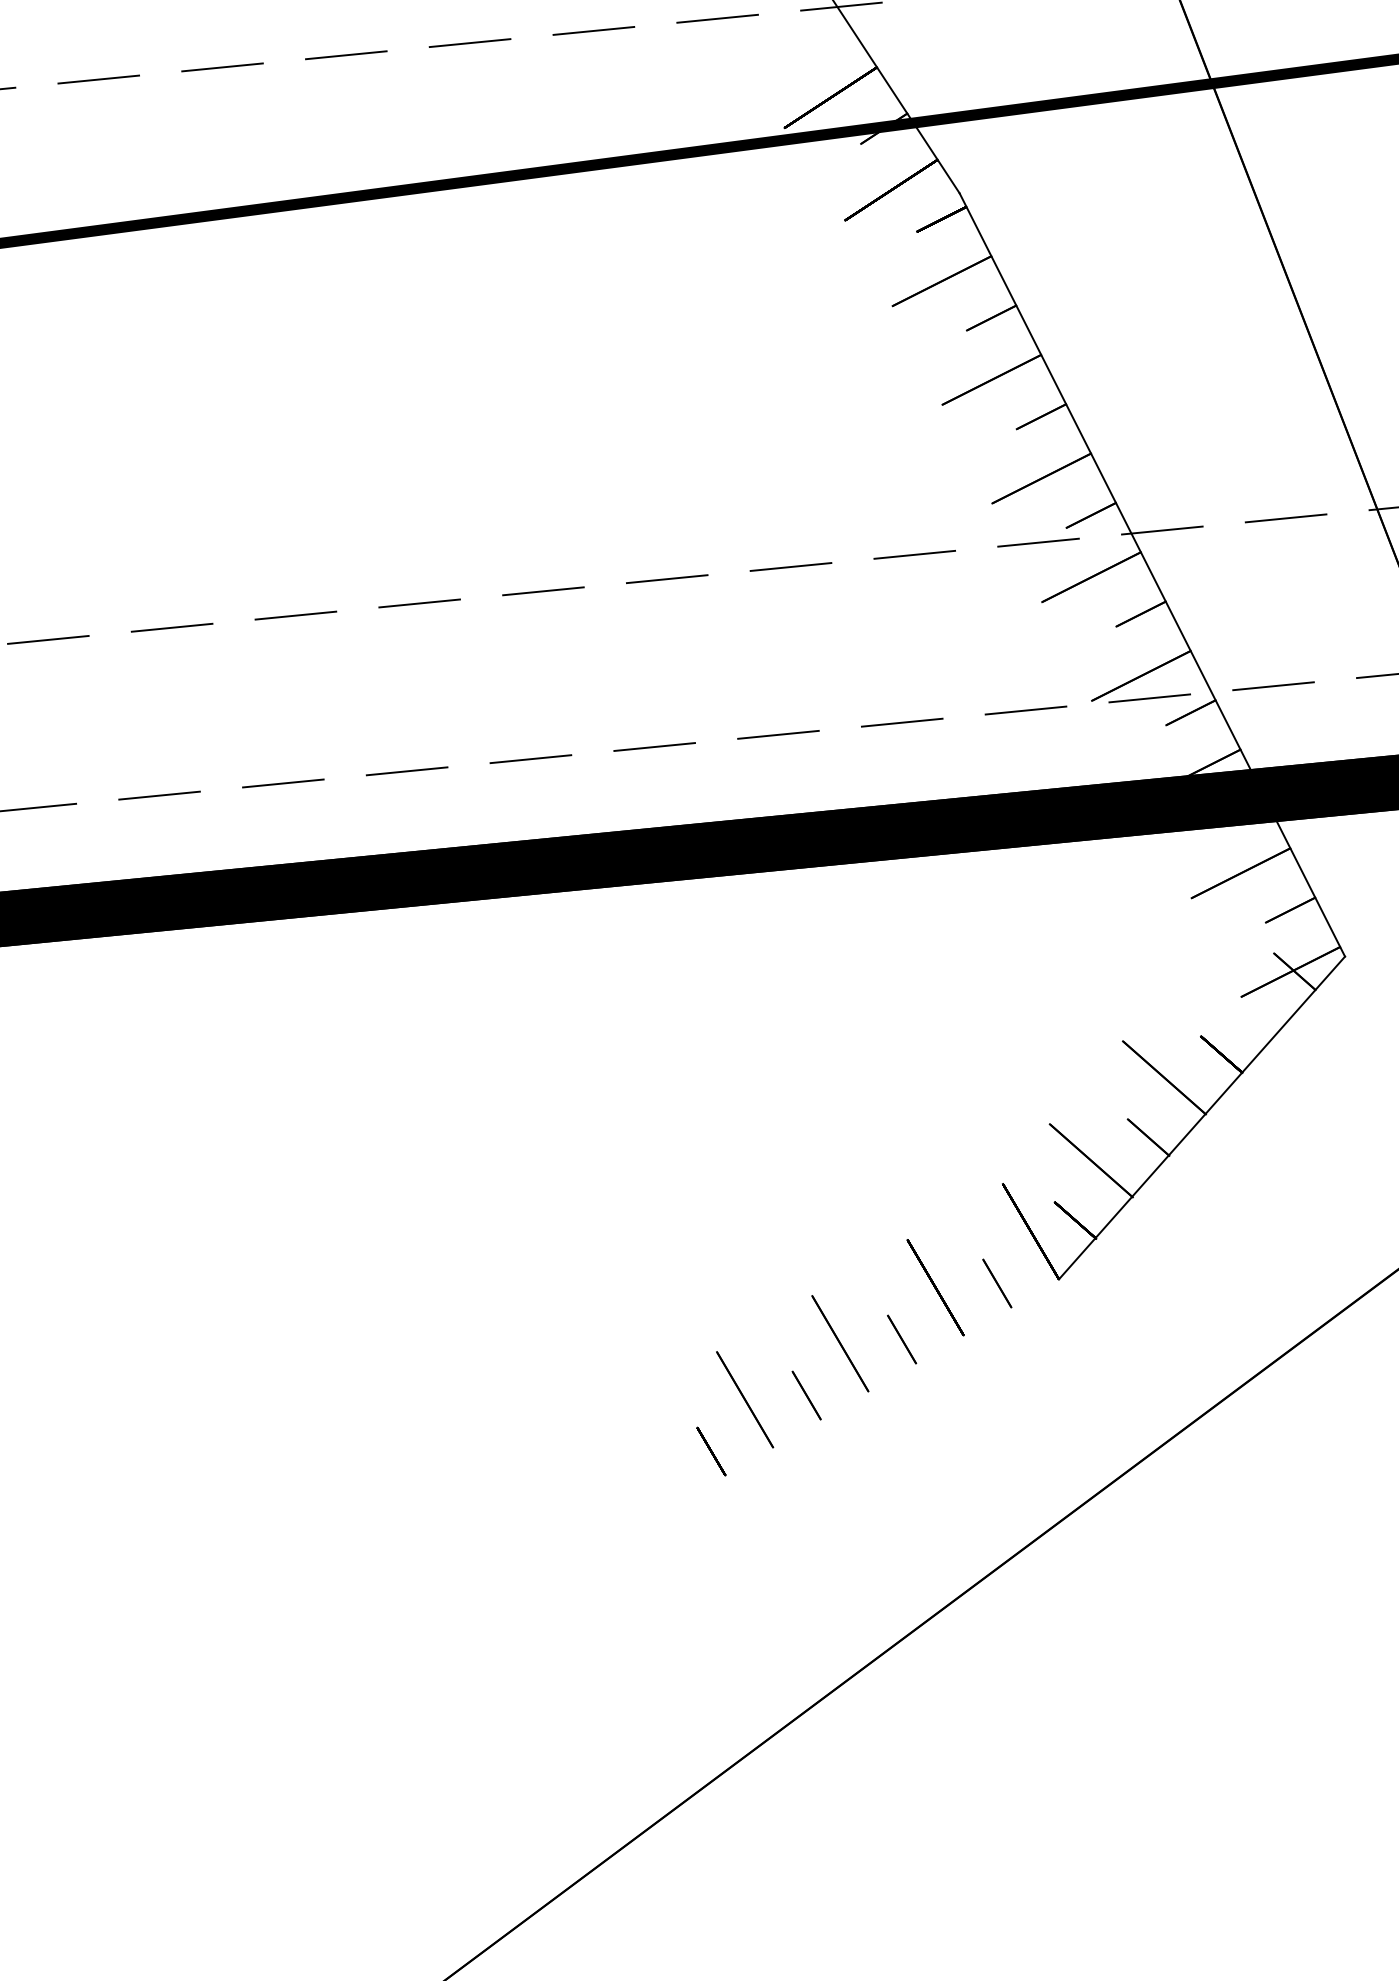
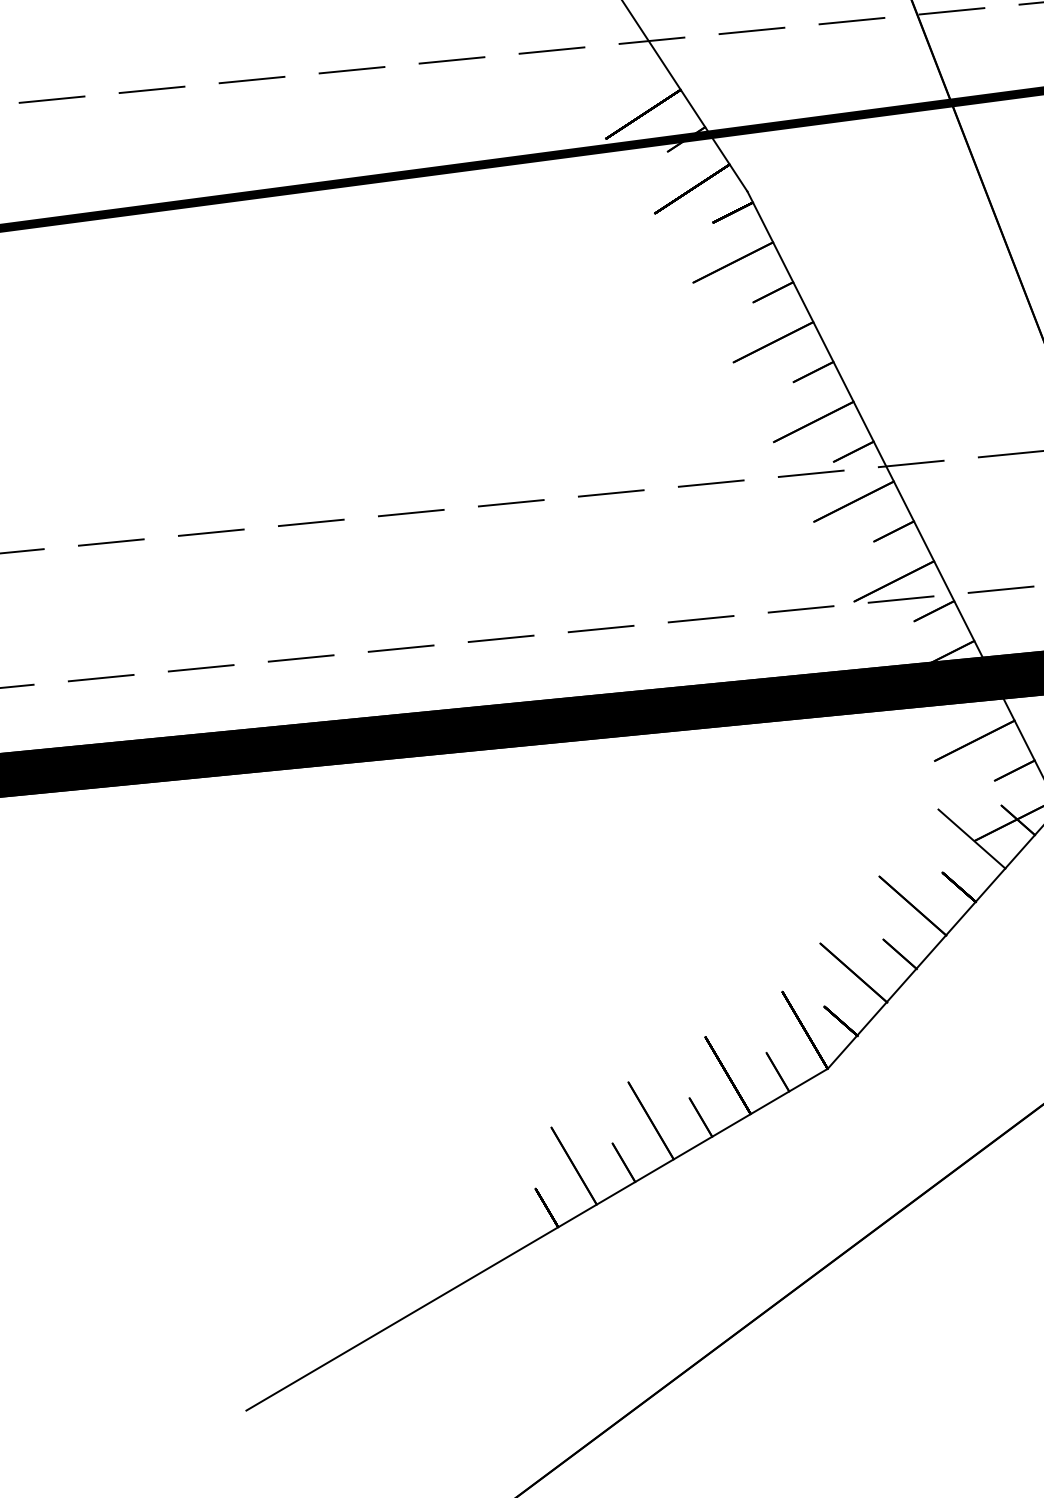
line: (1237, 994) -> (971, 838), added
line: (698, 1490) -> (536, 1239), added

